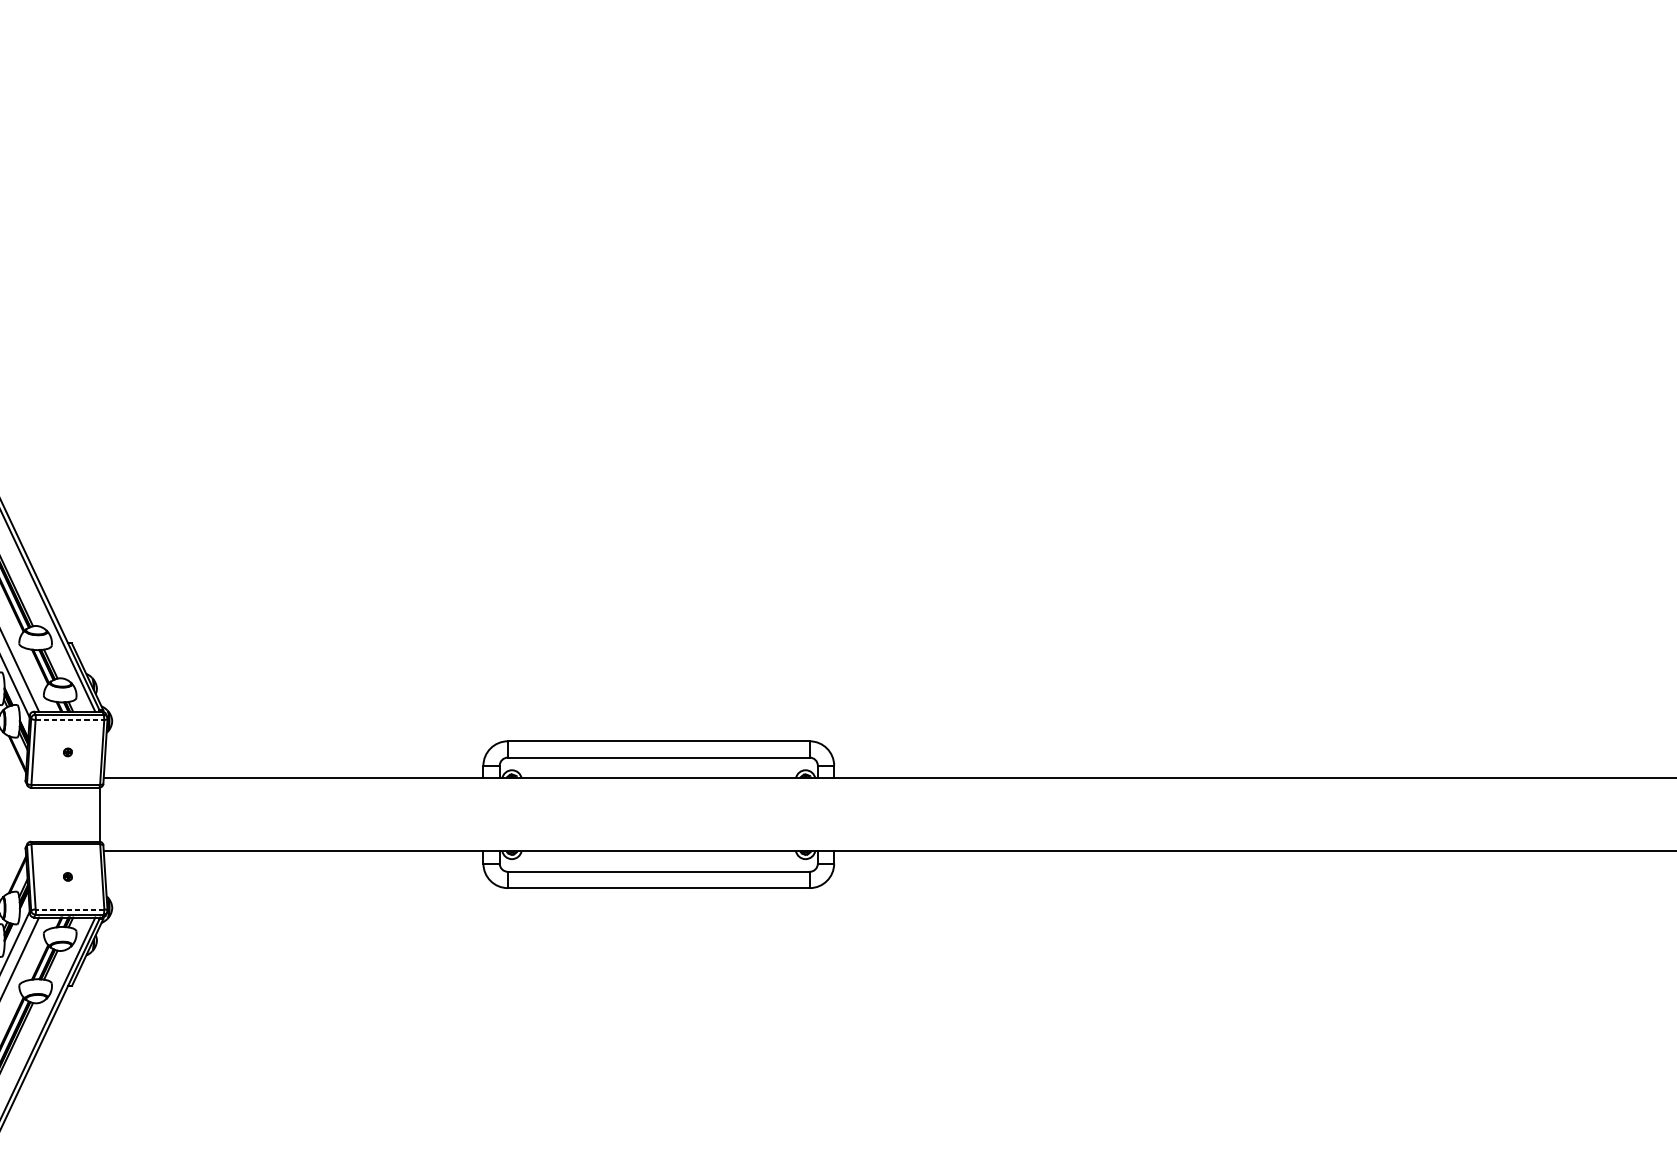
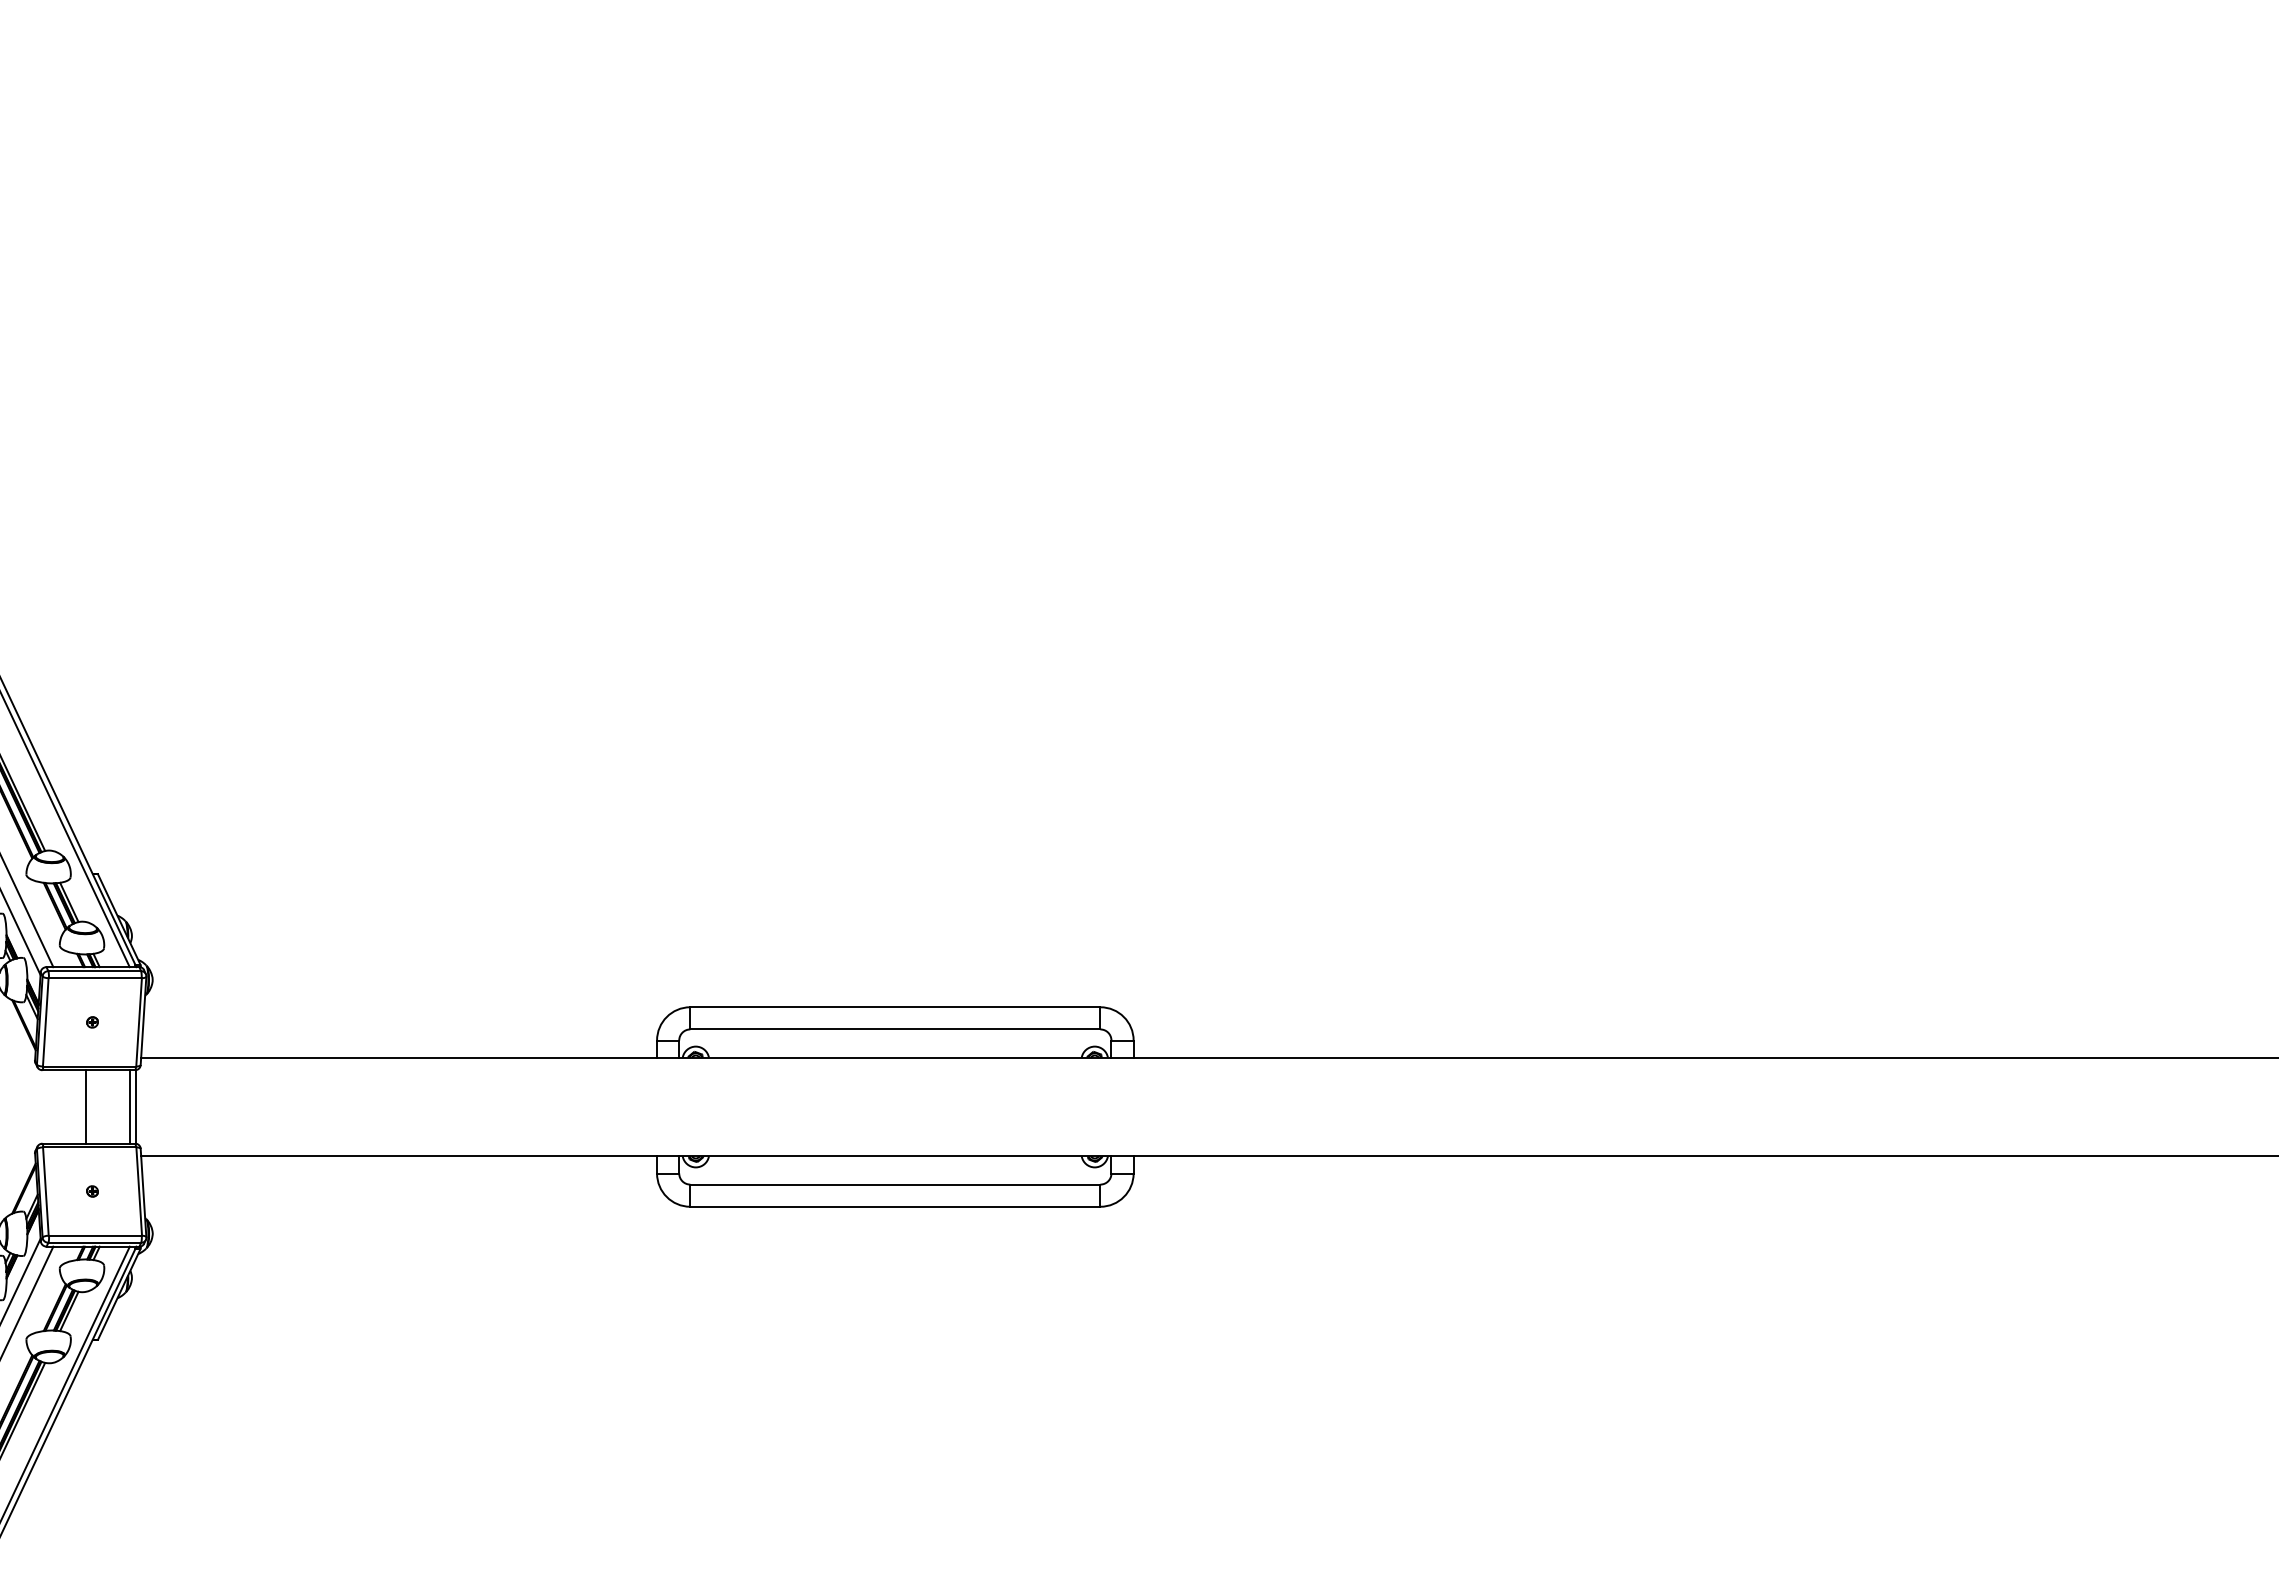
line: (70, 719) -> (95, 977), dashed -> solid
line: (62, 814) -> (85, 1106), added
line: (95, 814) -> (130, 1106), added
line: (69, 910) -> (94, 1236), dashed -> solid

